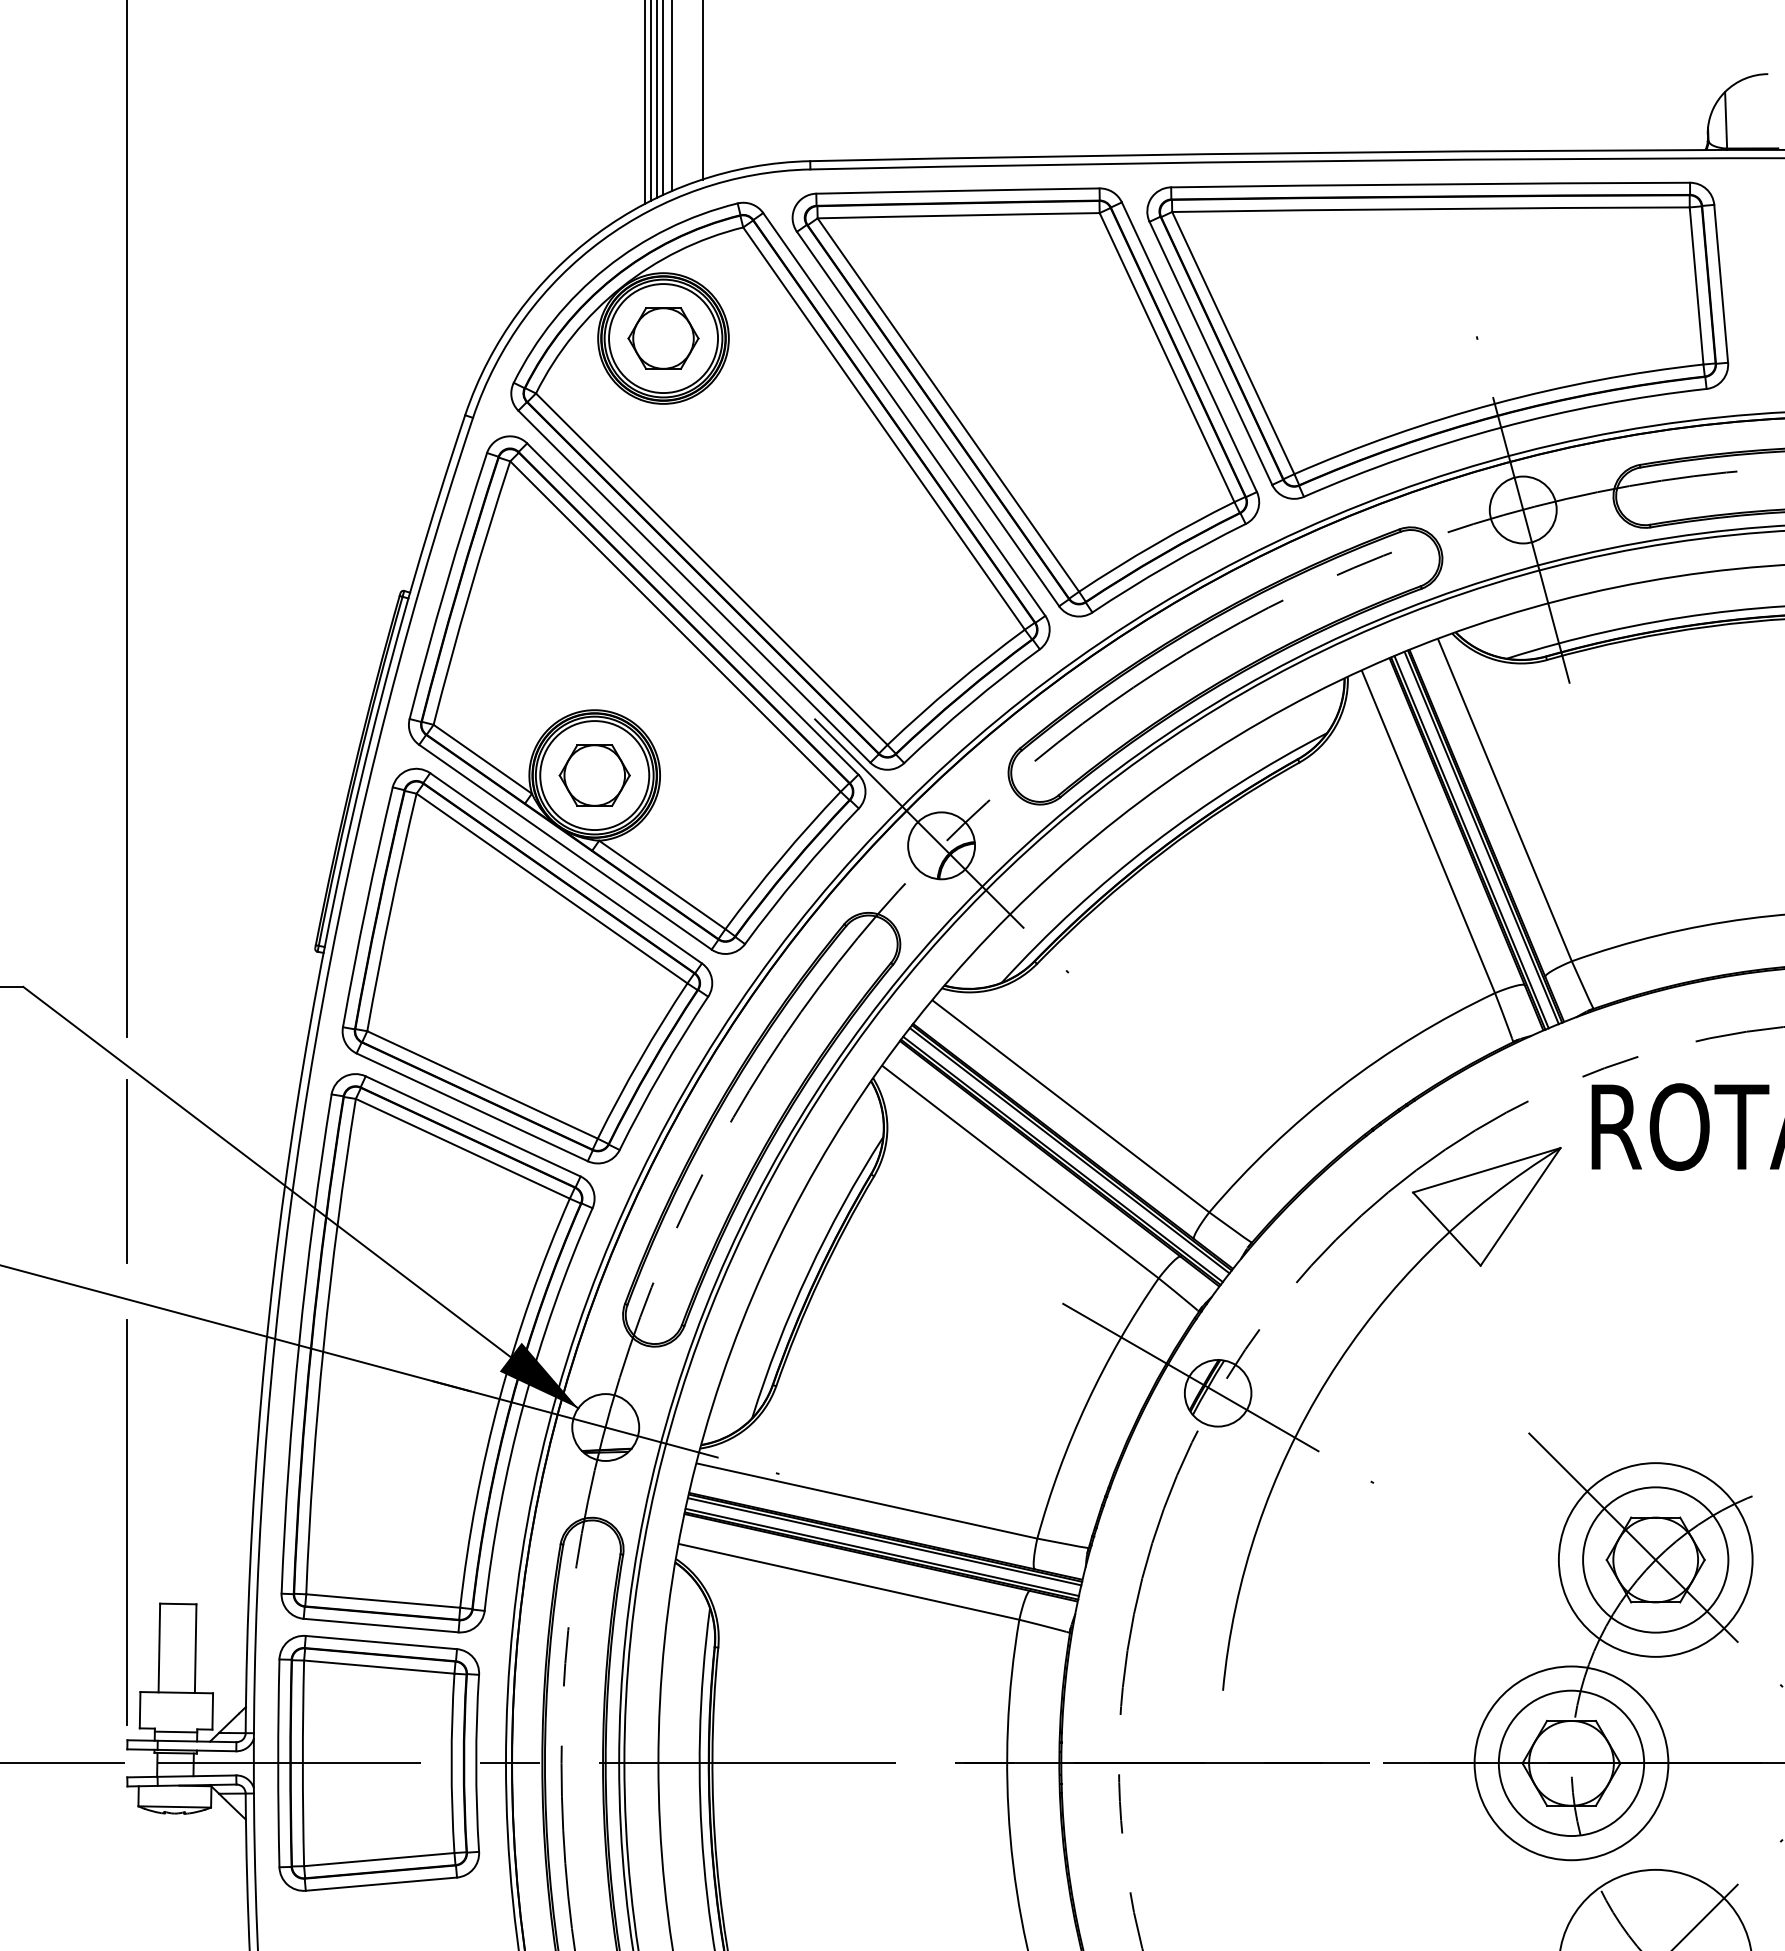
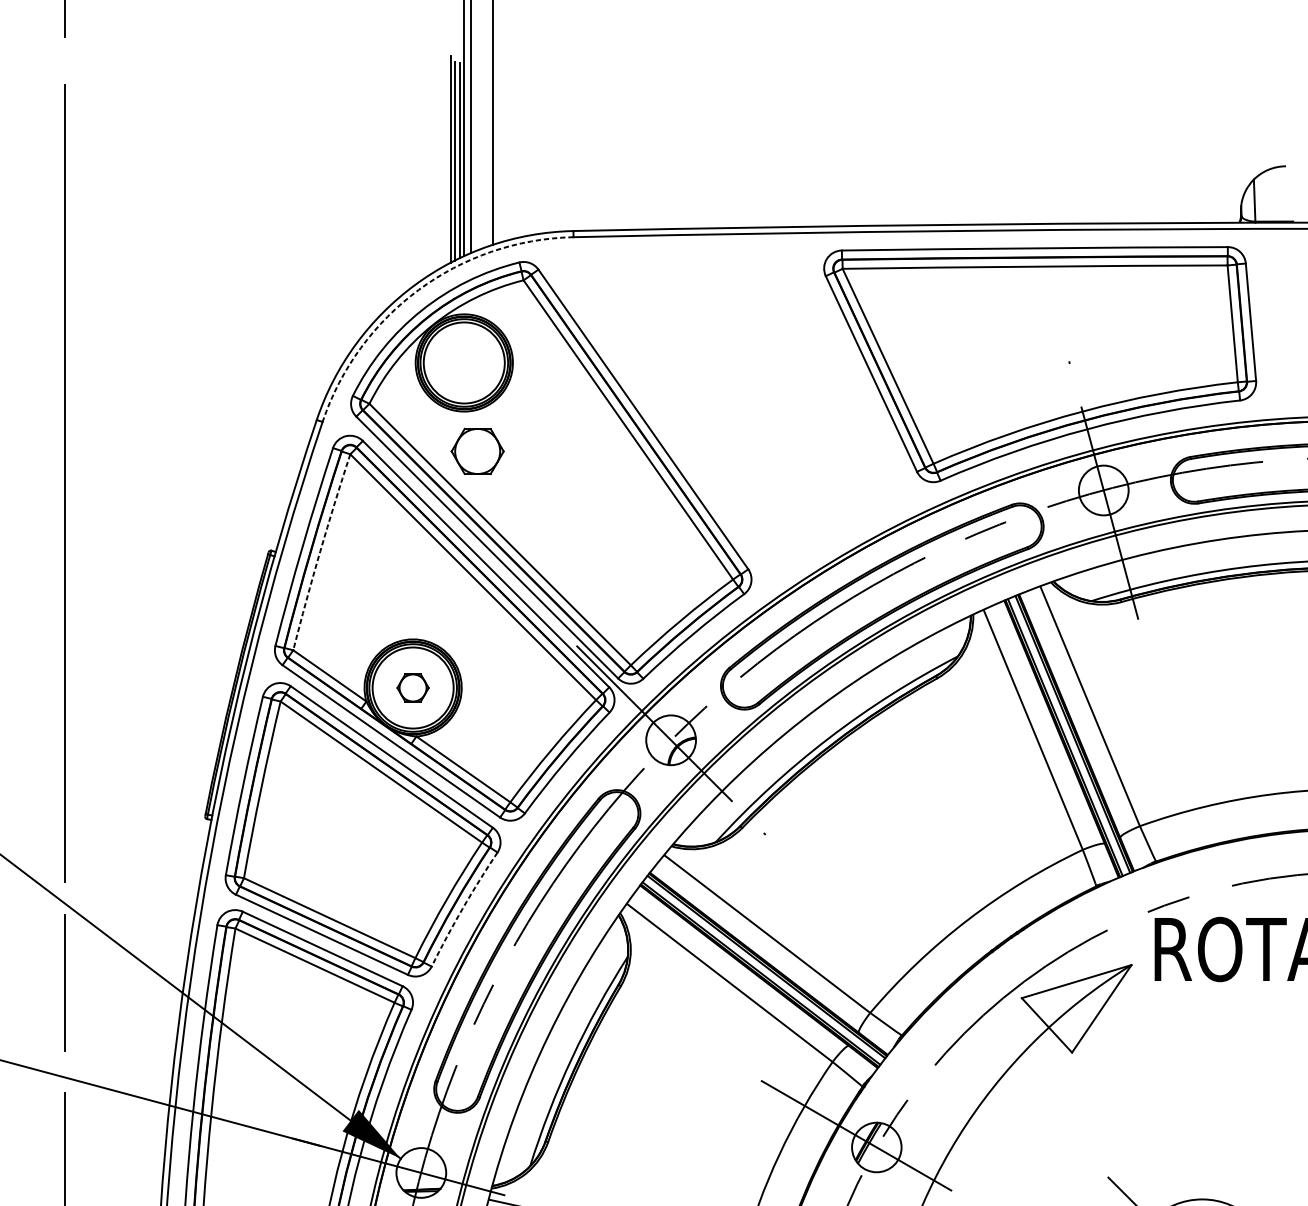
arc: (602, 240) -> (418, 290), solid -> dashed
part: (663, 338) -> (477, 451), moved
part: (1025, 402) -> (733, 410), removed
arc: (469, 592) -> (319, 551), solid -> dashed
part: (594, 775) -> (412, 687), size x0.6
arc: (661, 1071) -> (462, 908), solid -> dashed

